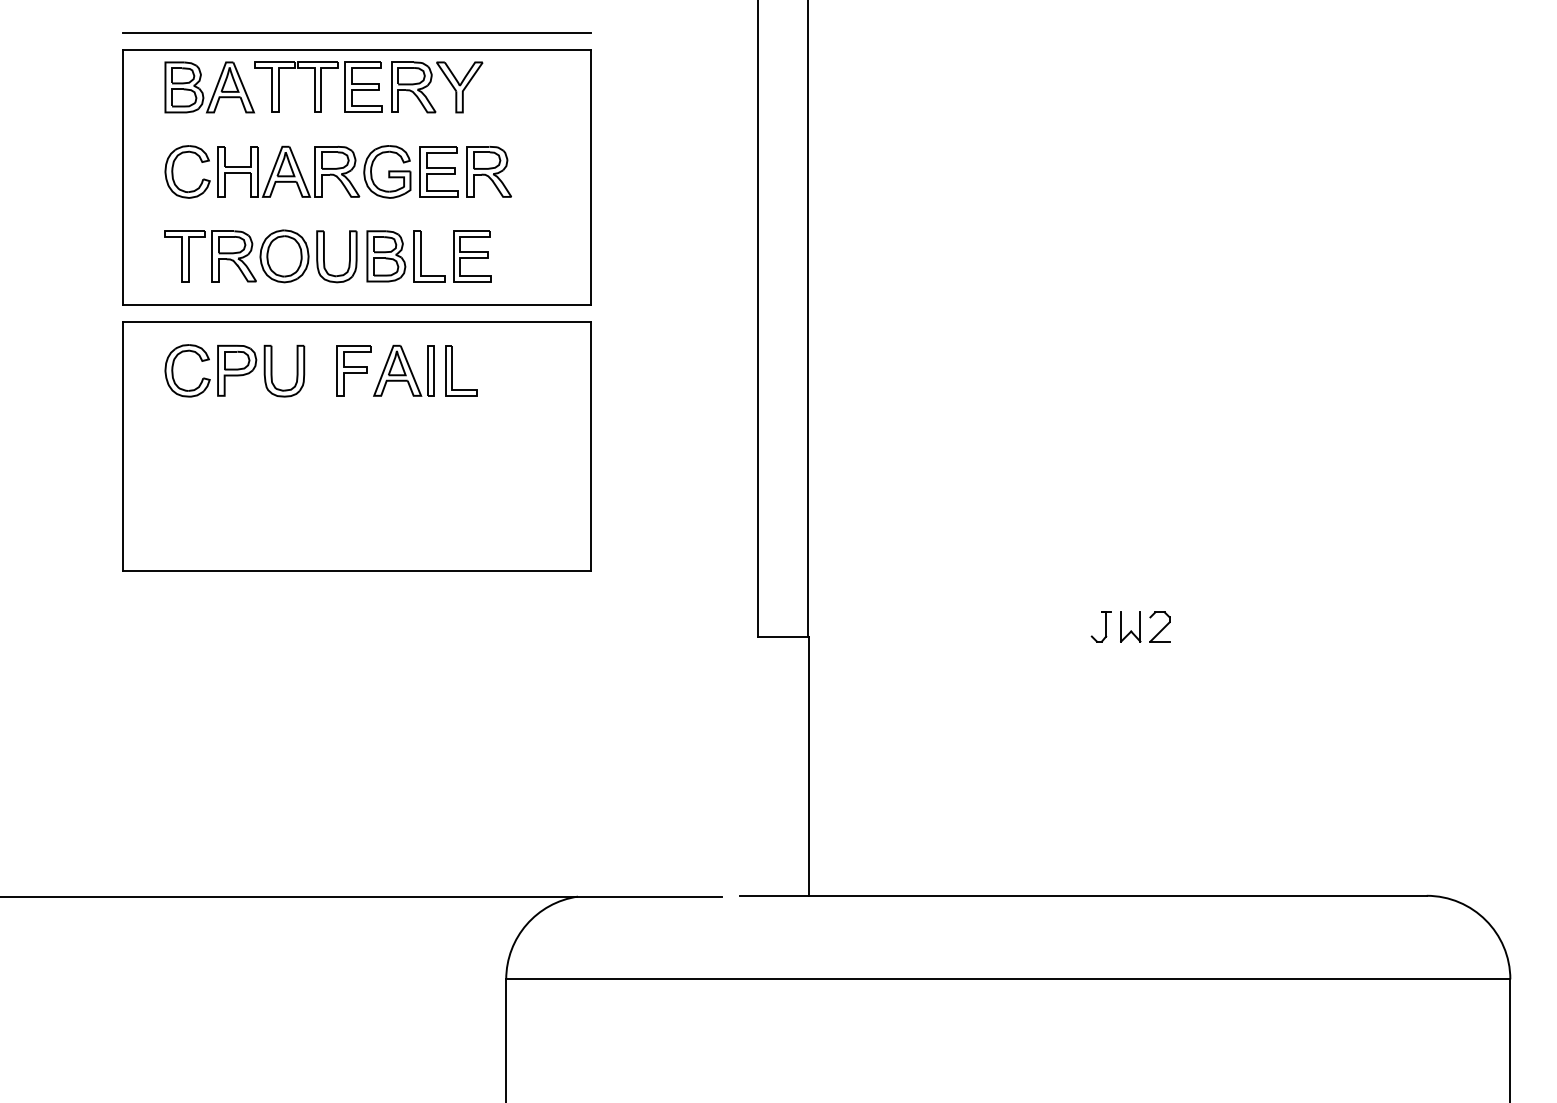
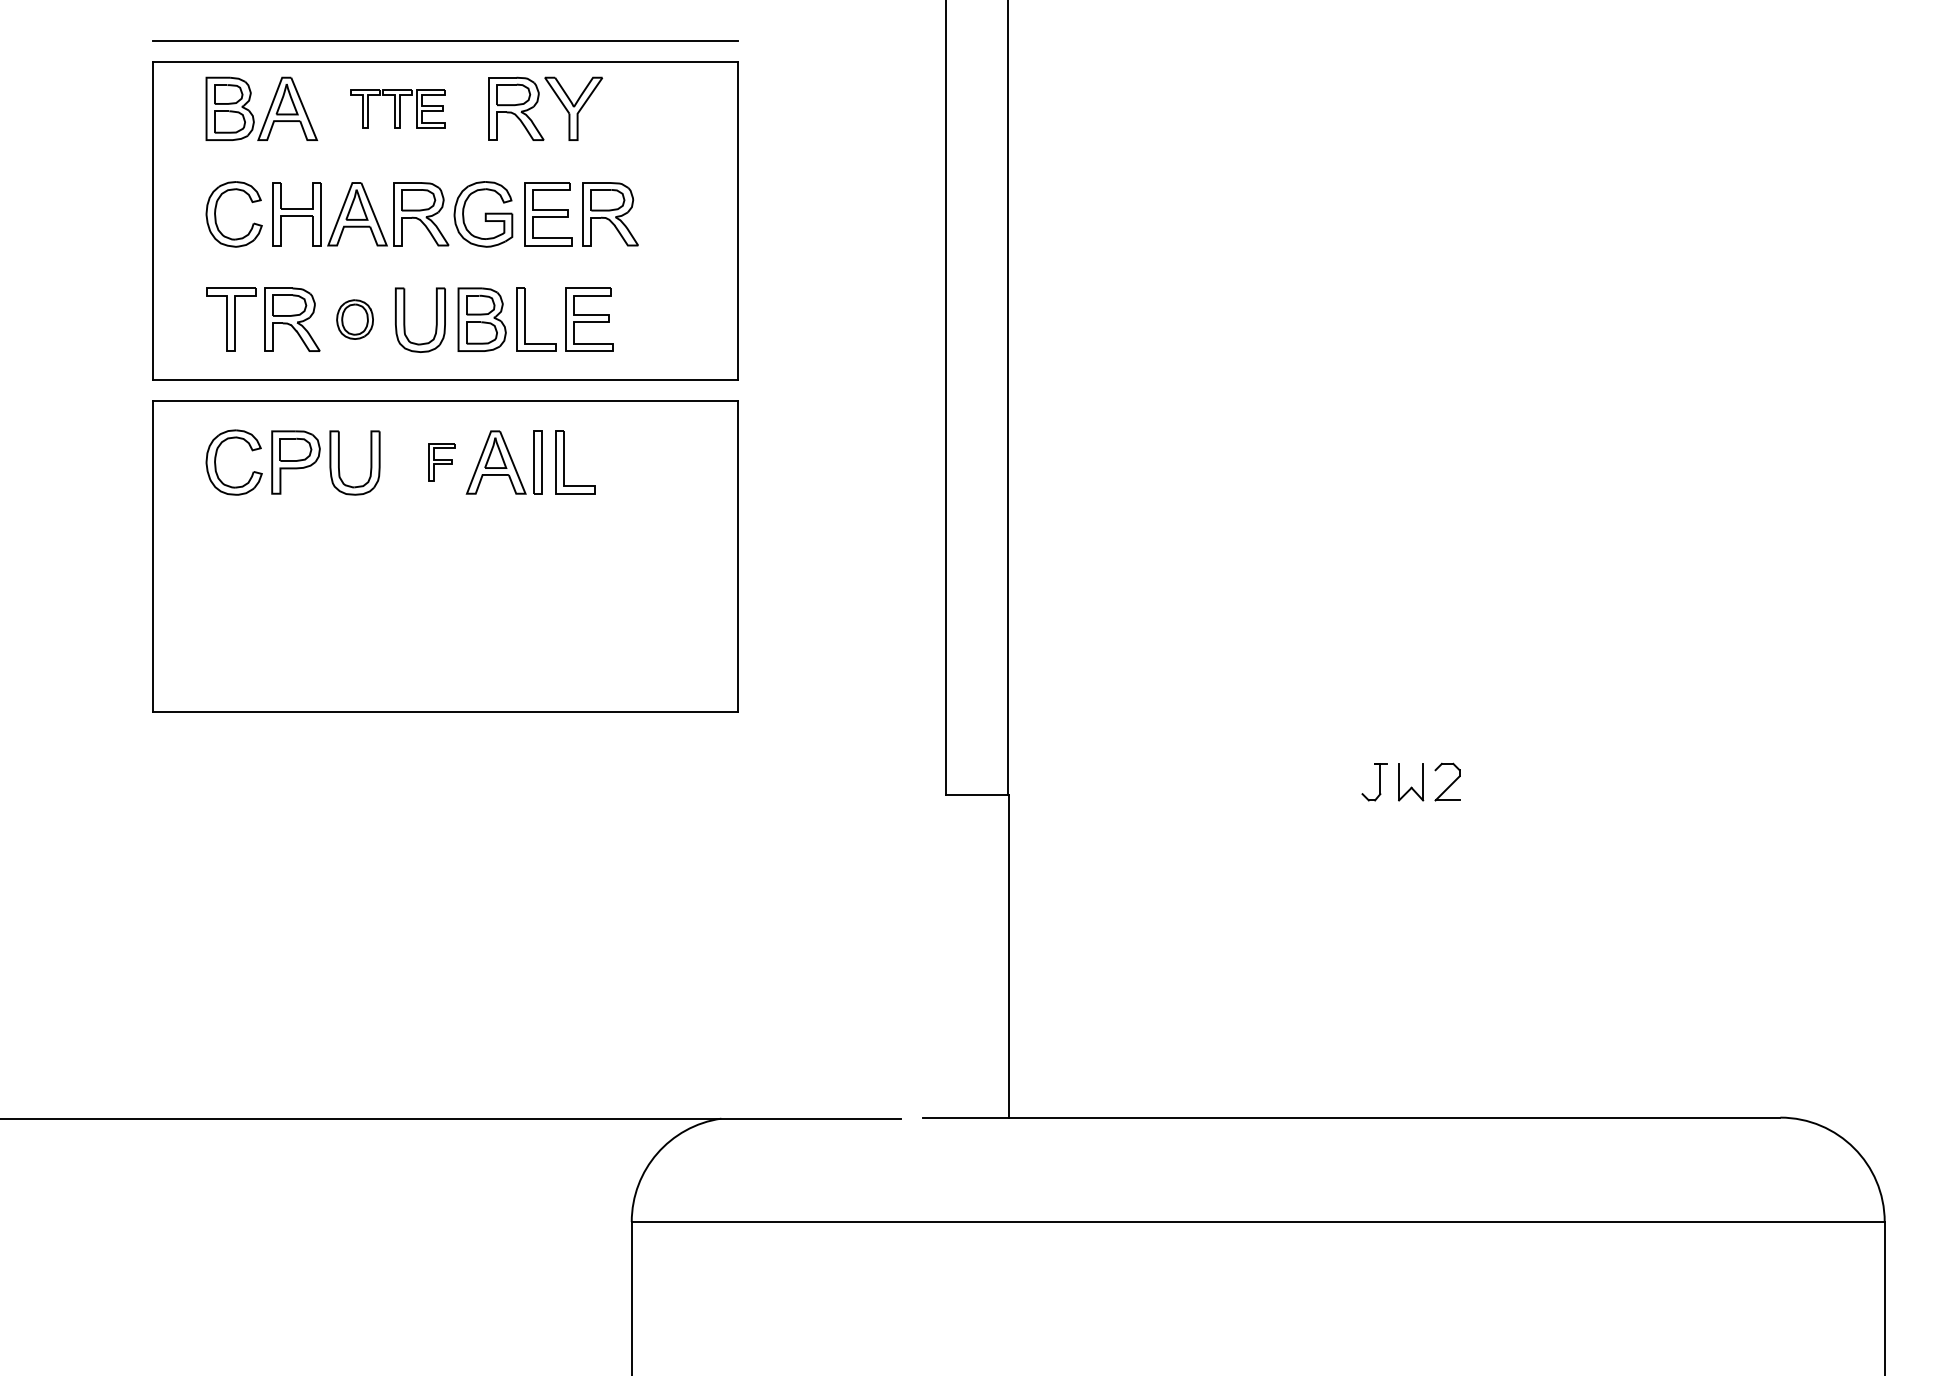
part: (318, 87) -> (397, 108), size x0.6
part: (284, 256) -> (354, 319), size x0.6
part: (353, 370) -> (441, 462), size x0.6

